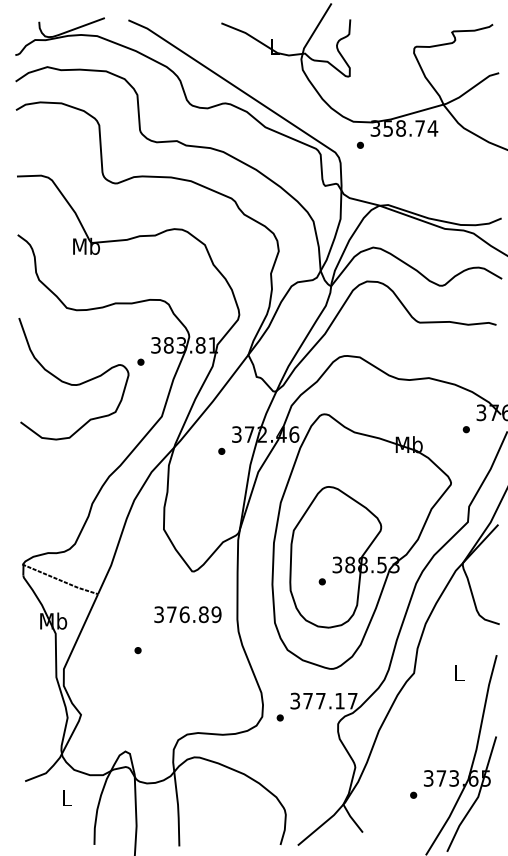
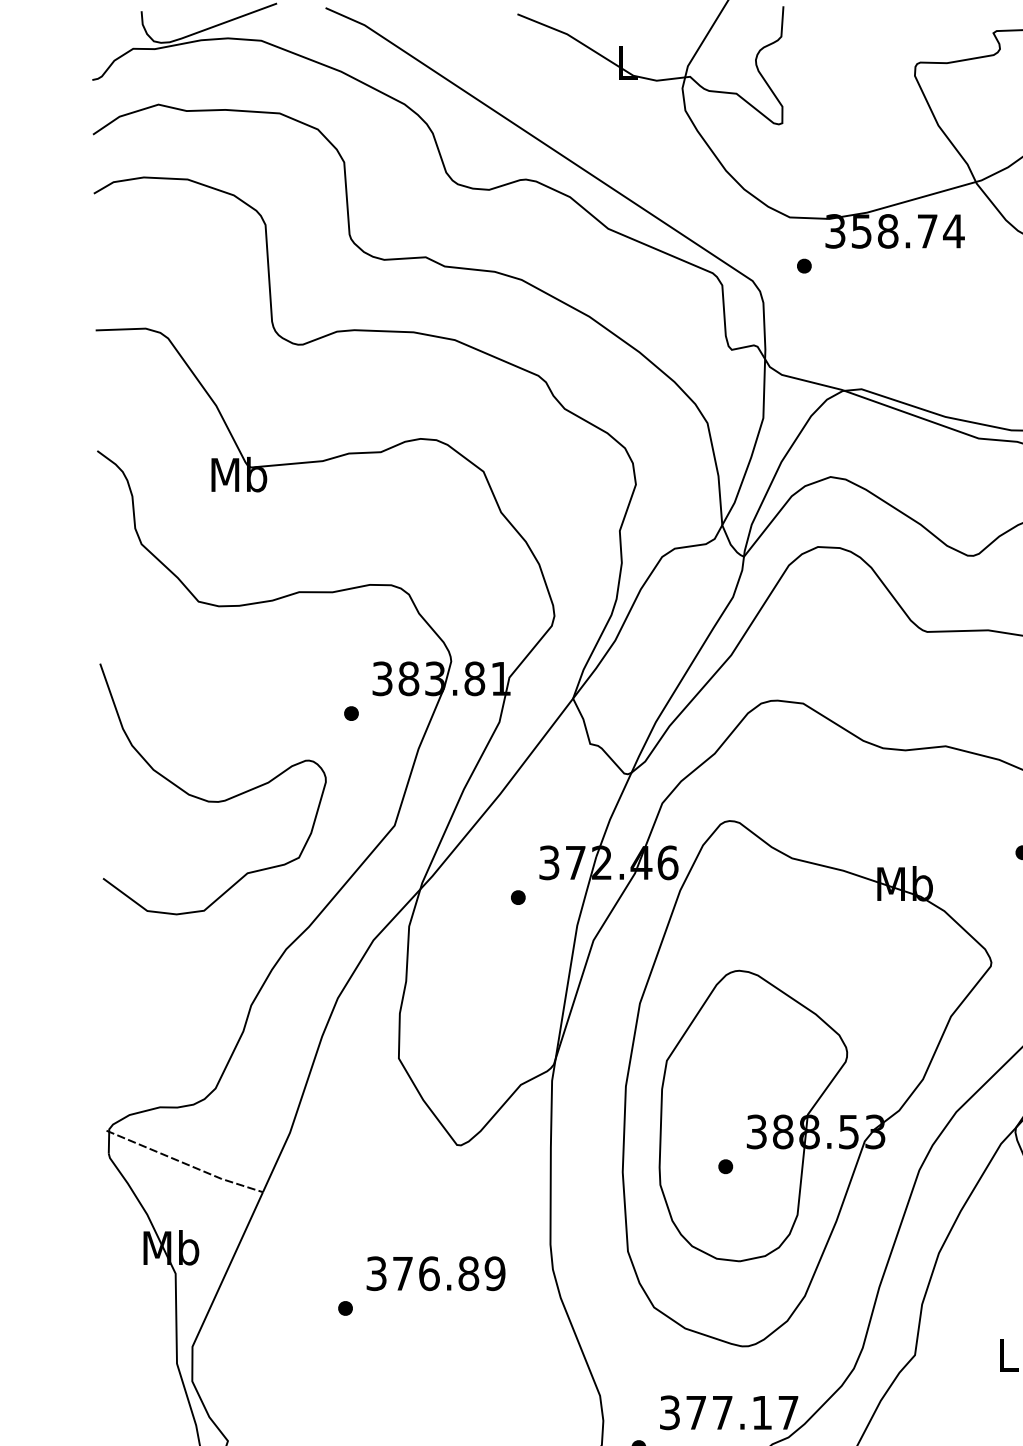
curve: (71, 383) -> (208, 798), moved
text: (187, 614) -> (435, 1273), moved

